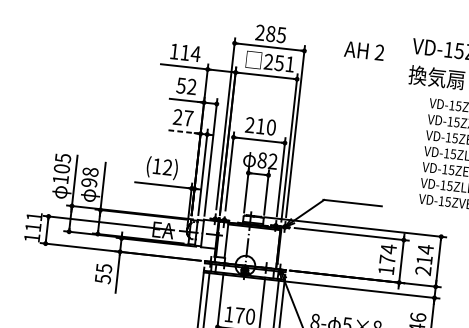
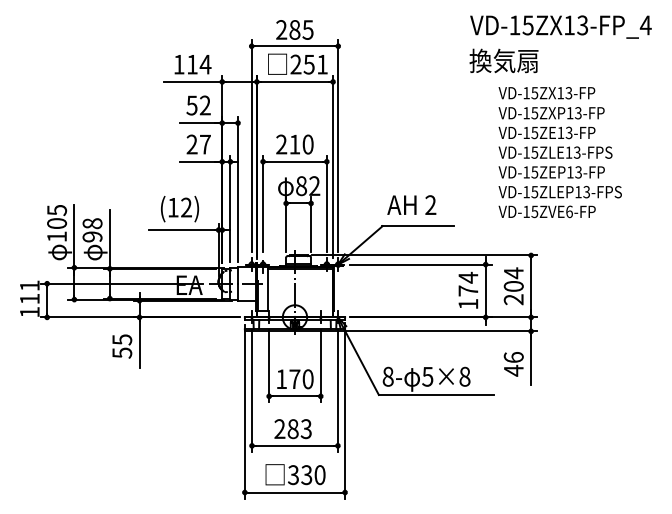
text: (364, 50) -> (411, 204), moved
line: (183, 131) -> (200, 161), dashed -> solid
text: (424, 260) -> (513, 286), 214 -> 204

